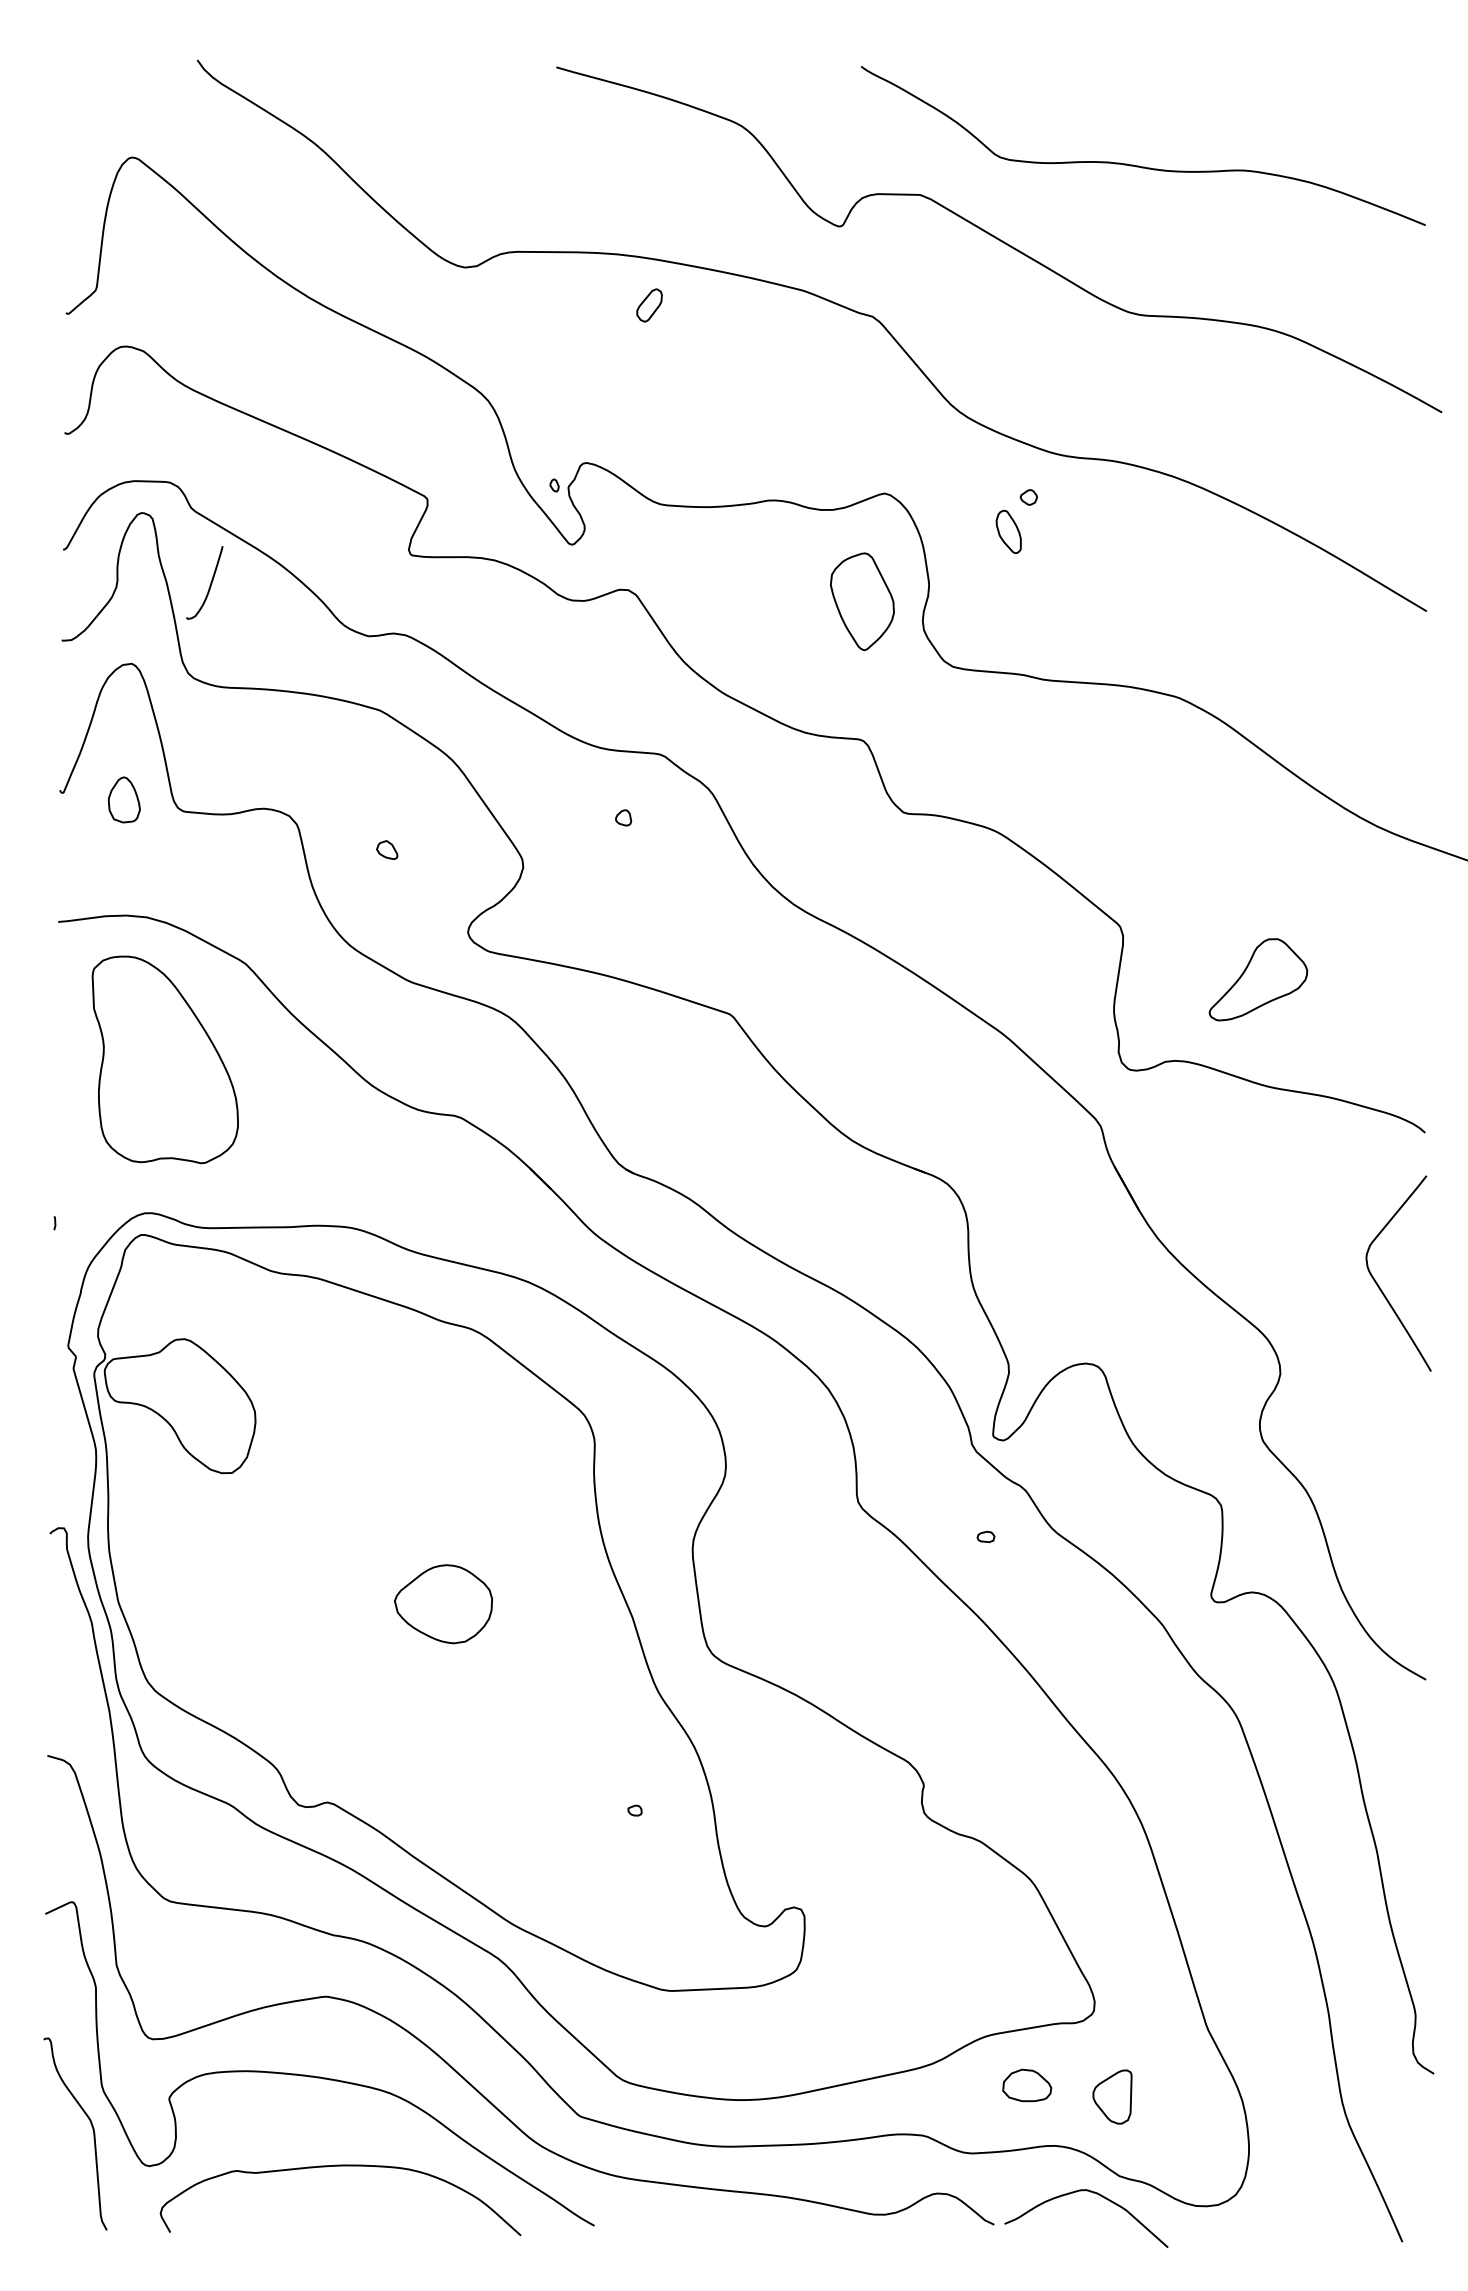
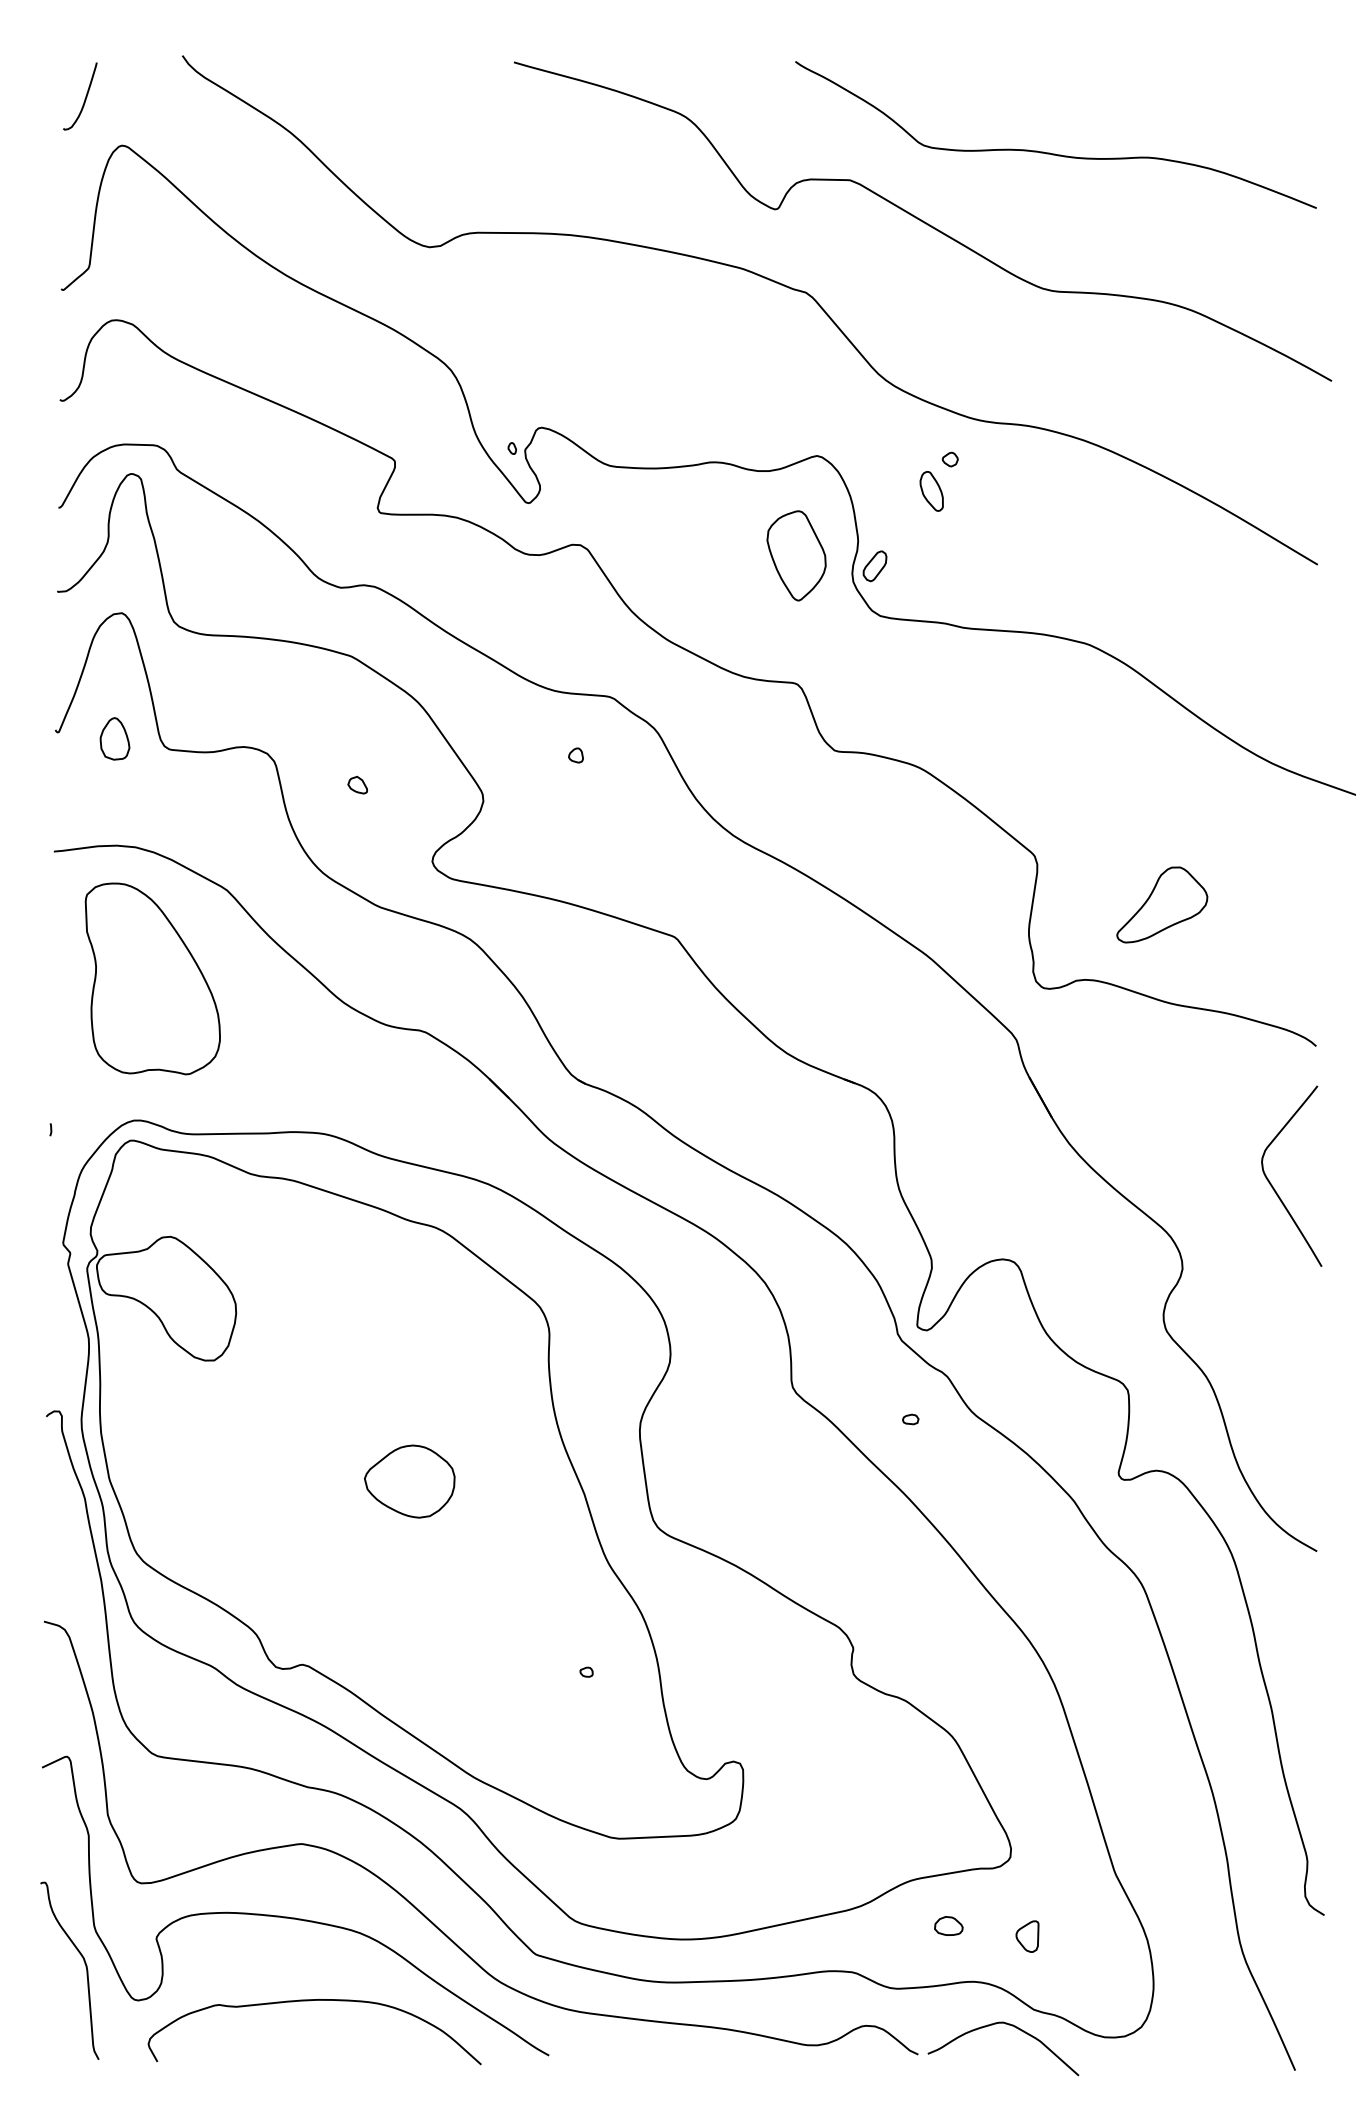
part: (648, 305) -> (874, 566), moved
curve: (210, 582) -> (85, 96), moved
part: (1026, 2084) -> (948, 1925), size x0.62
part: (1112, 2096) -> (1027, 1936), size x0.62

